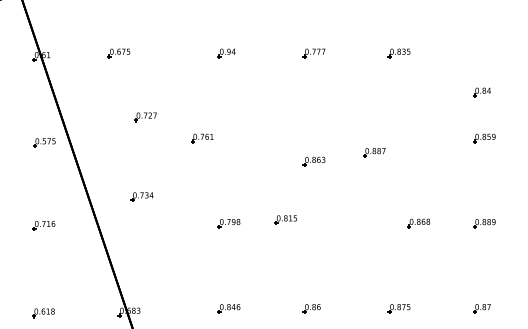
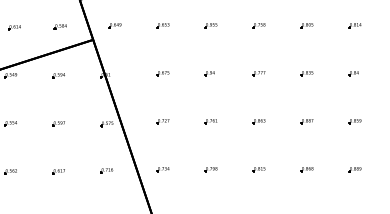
part: (117, 53) -> (162, 73), moved
part: (481, 92) -> (353, 73), moved
part: (144, 116) -> (162, 121), moved
part: (201, 138) -> (210, 121), moved
part: (373, 152) -> (306, 121), moved
part: (313, 161) -> (258, 121), moved
part: (141, 196) -> (162, 169), moved
part: (284, 219) -> (258, 169), moved
part: (417, 223) -> (306, 169), moved

